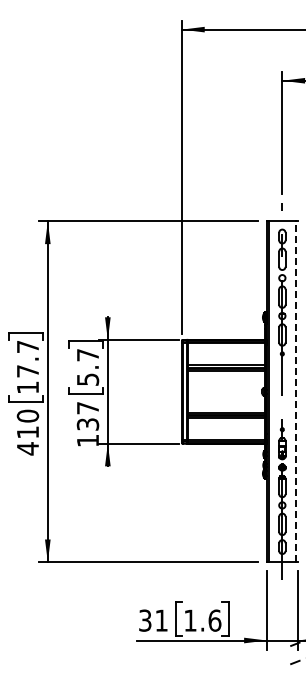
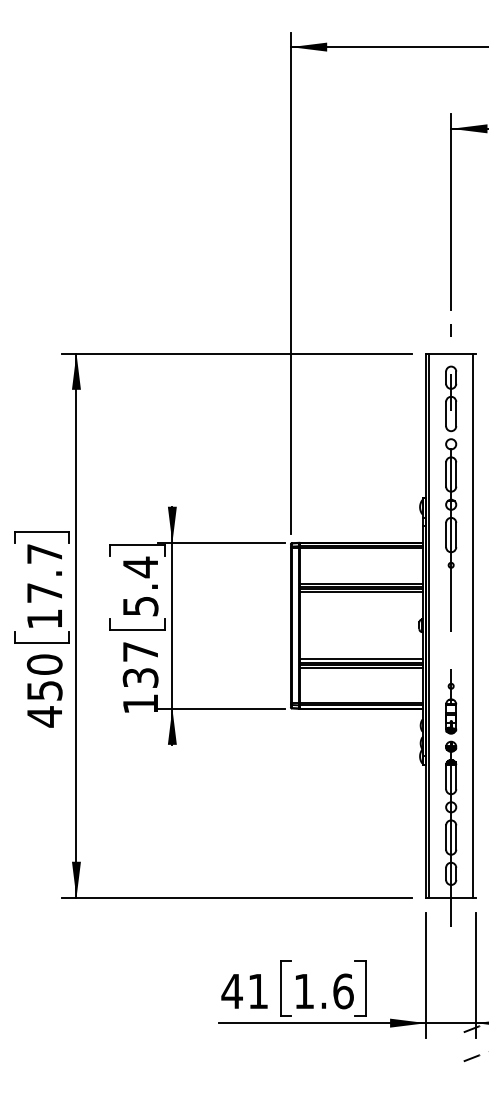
text: (87, 355) -> (139, 567), 5.7 -> 5.4
line: (295, 391) -> (472, 625), dashed -> solid
text: (28, 432) -> (45, 690), 410 -> 450
text: (145, 620) -> (232, 991), 31 -> 41

